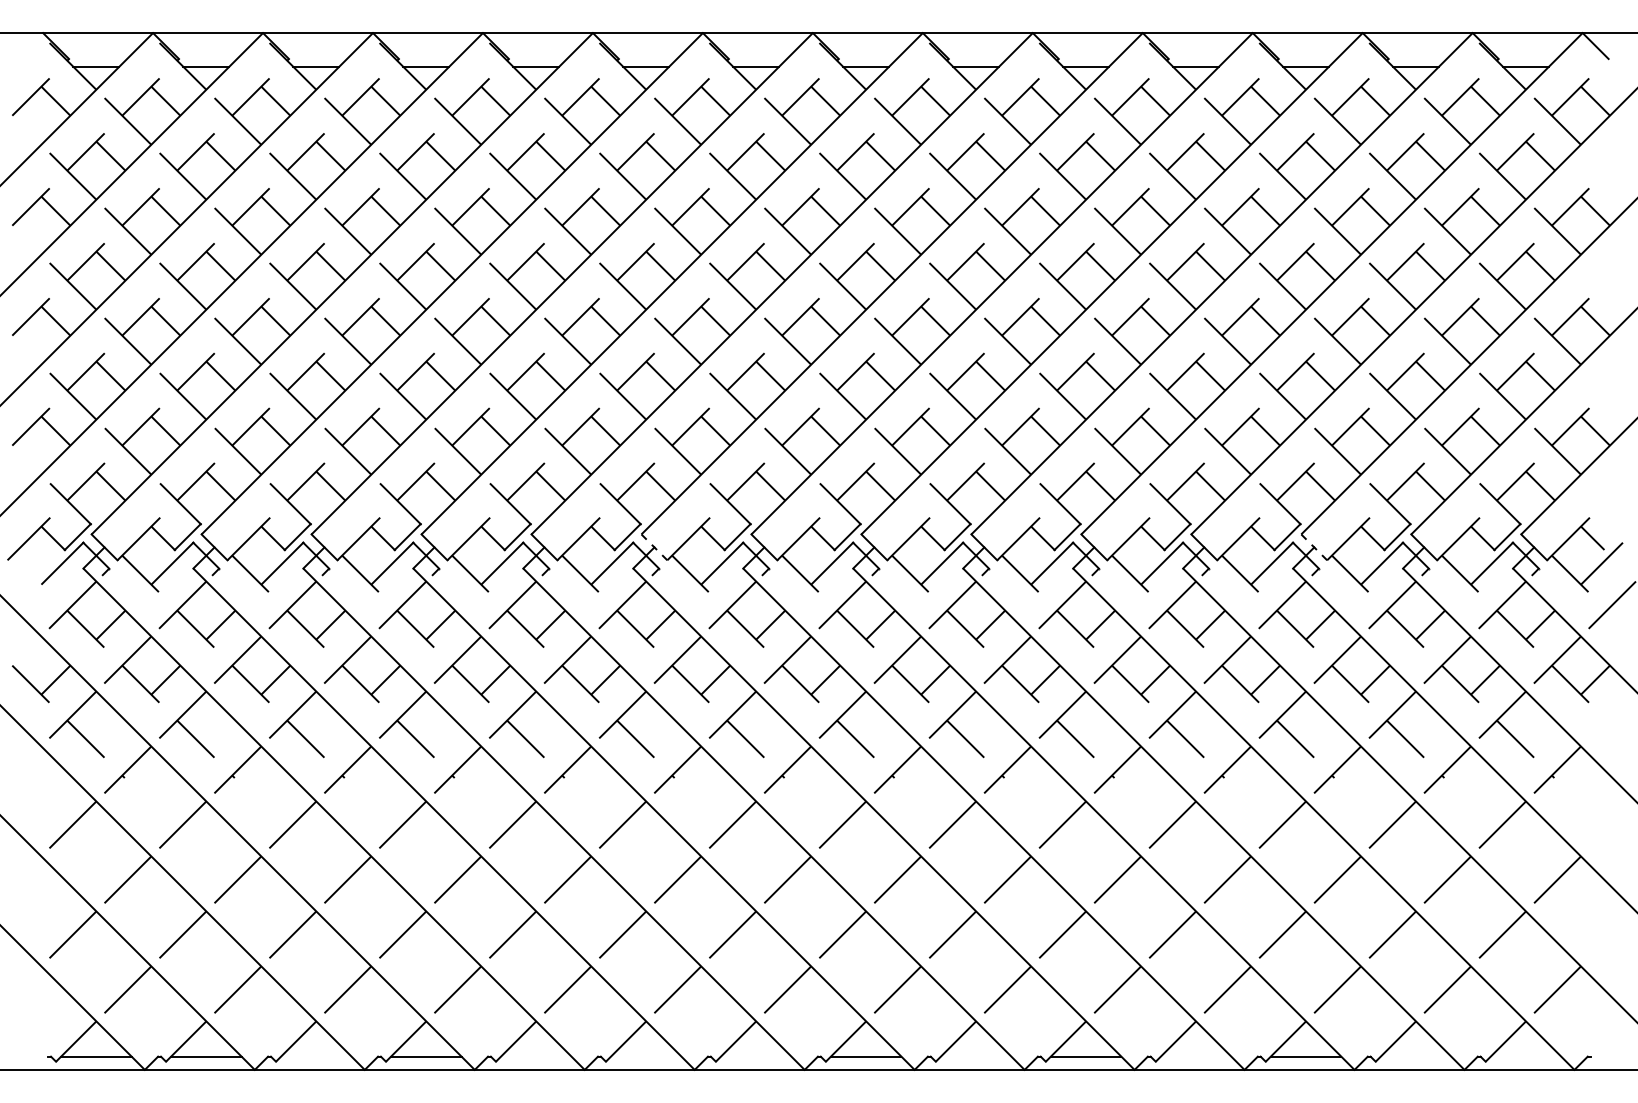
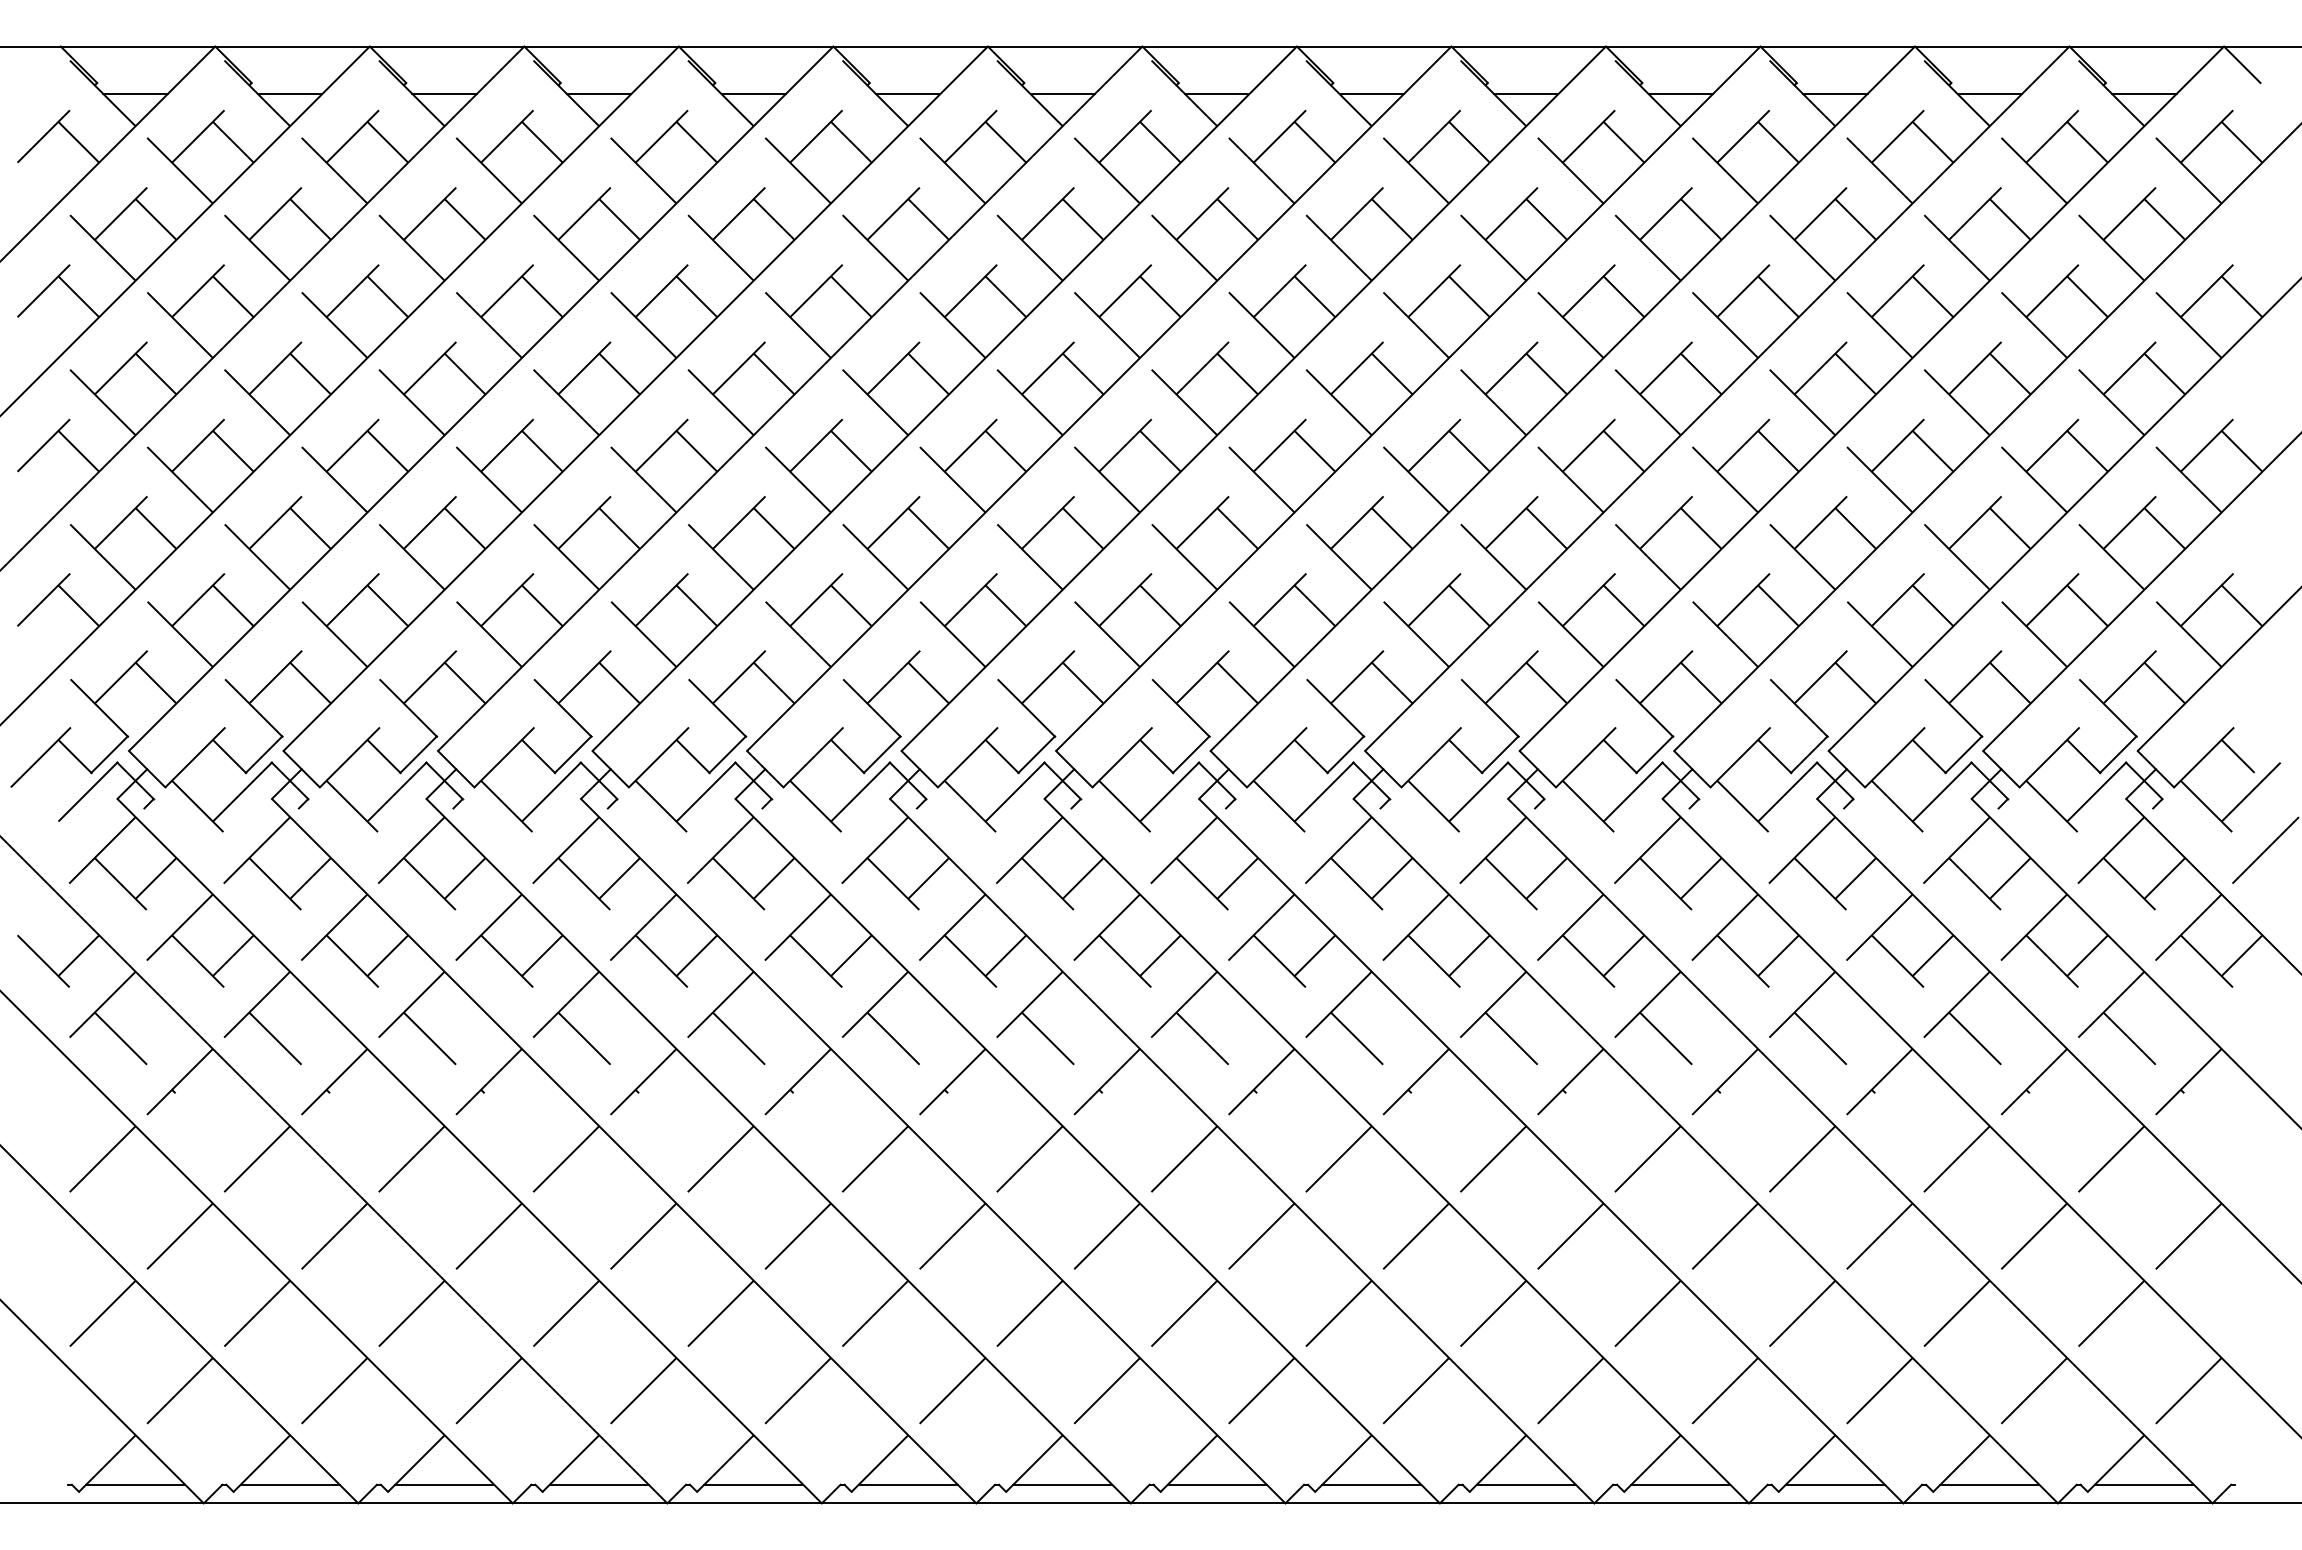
line: (654, 547) -> (919, 769), dashed -> solid
line: (1313, 547) -> (1846, 769), dashed -> solid
line: (316, 1056) -> (444, 1484), added
line: (536, 1056) -> (753, 1484), added
line: (645, 1056) -> (907, 1484), added
line: (756, 1056) -> (1062, 1484), added
line: (975, 1056) -> (1371, 1484), added
line: (1195, 1056) -> (1680, 1484), added
line: (1415, 1056) -> (1989, 1484), added
line: (1525, 1056) -> (2143, 1484), added

